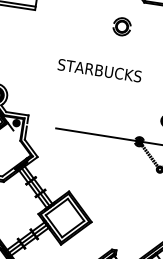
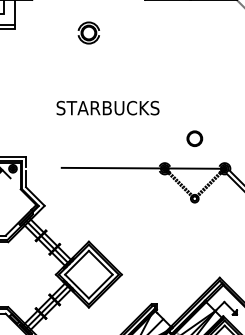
part: (121, 26) -> (88, 32), moved
text: (99, 70) -> (107, 107), moved

